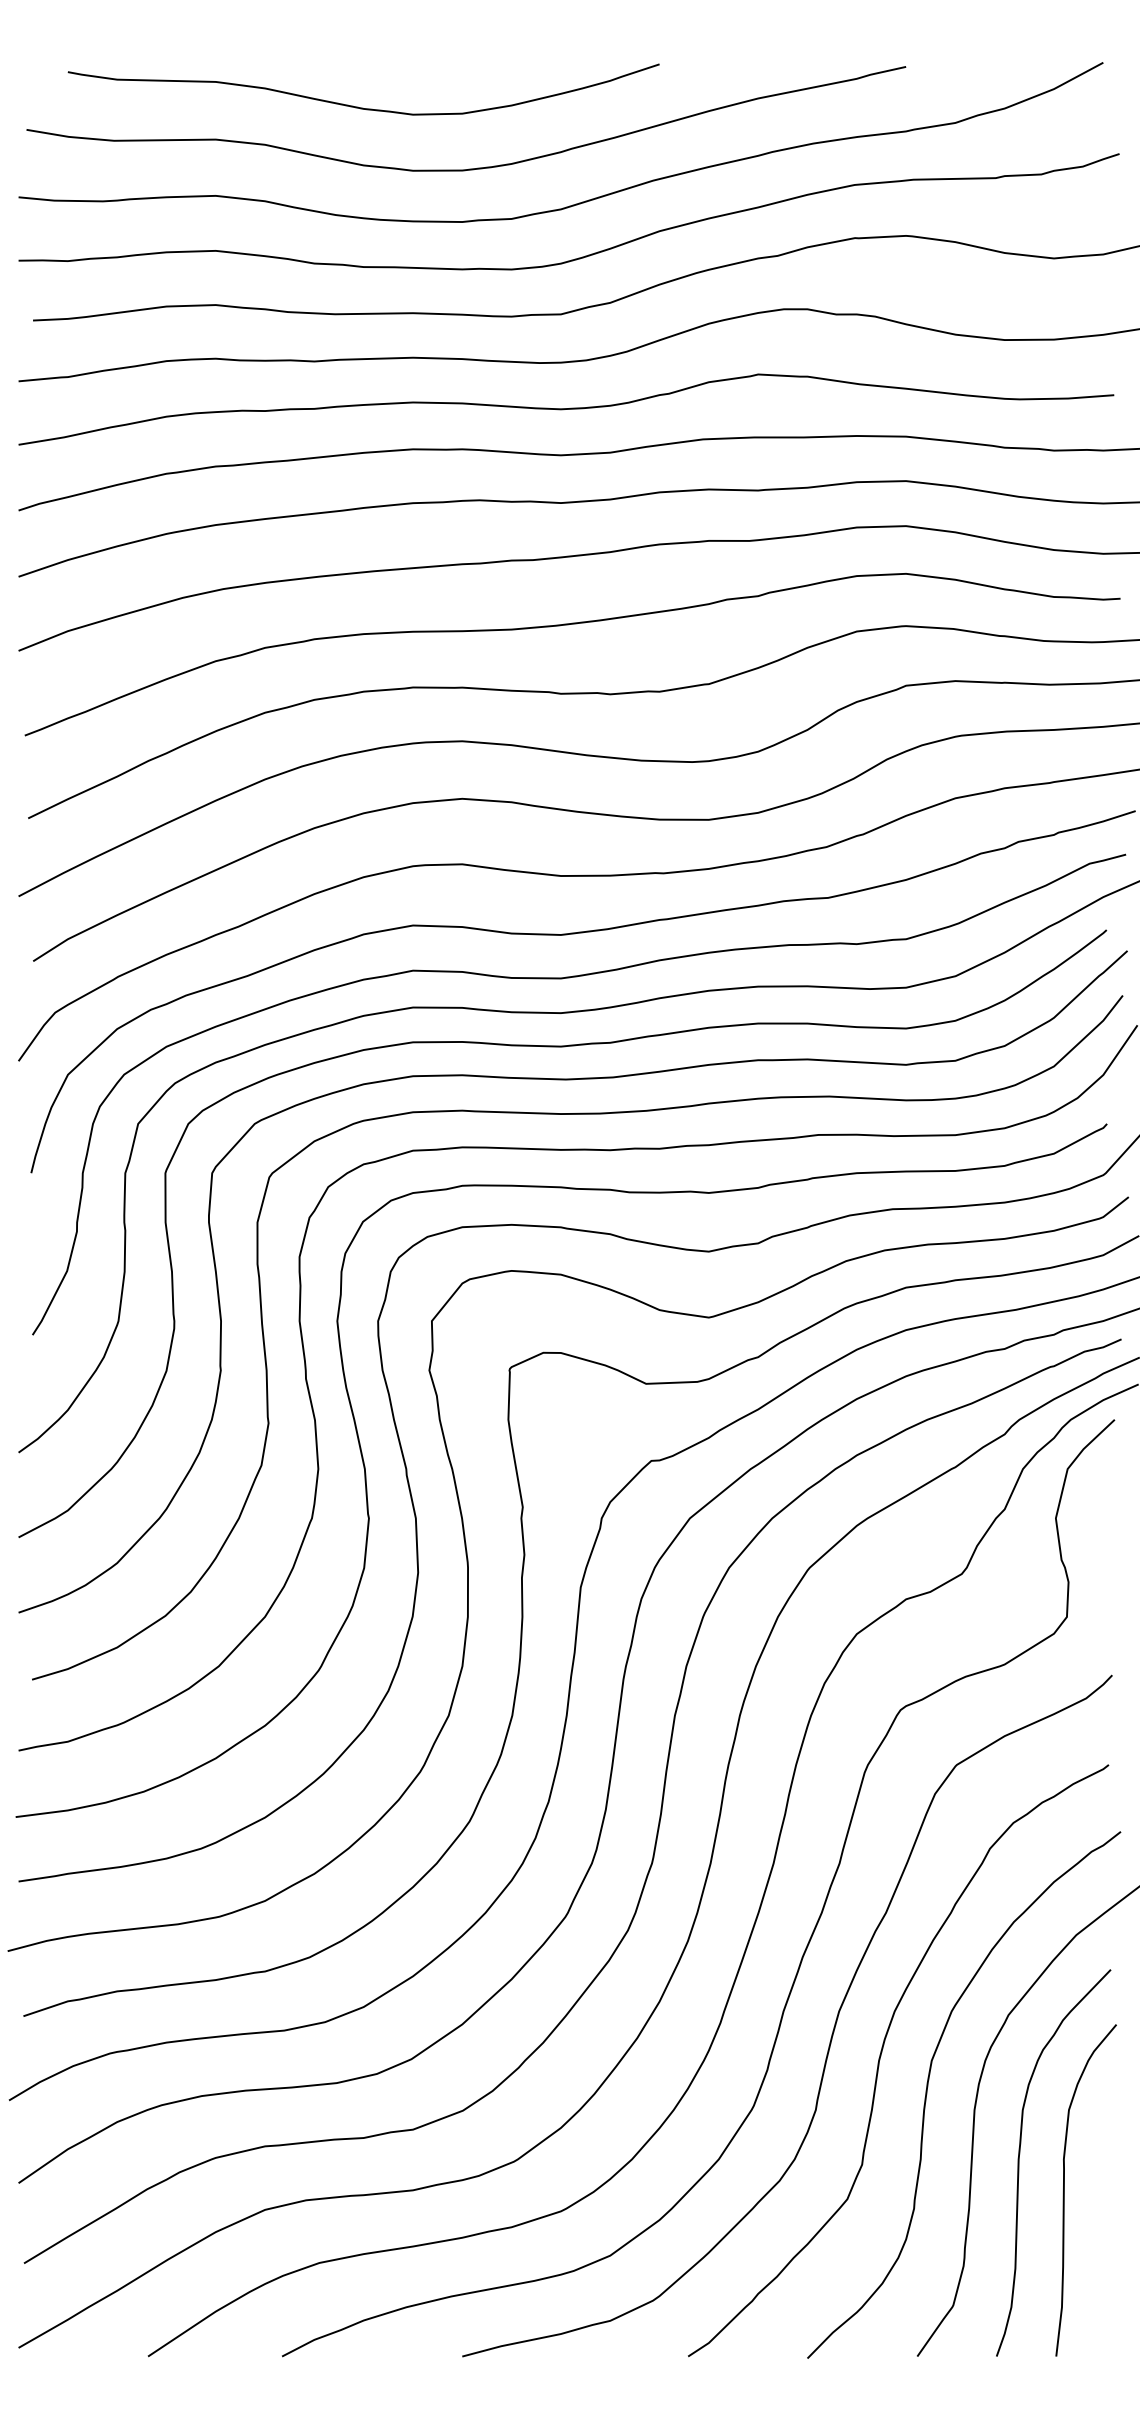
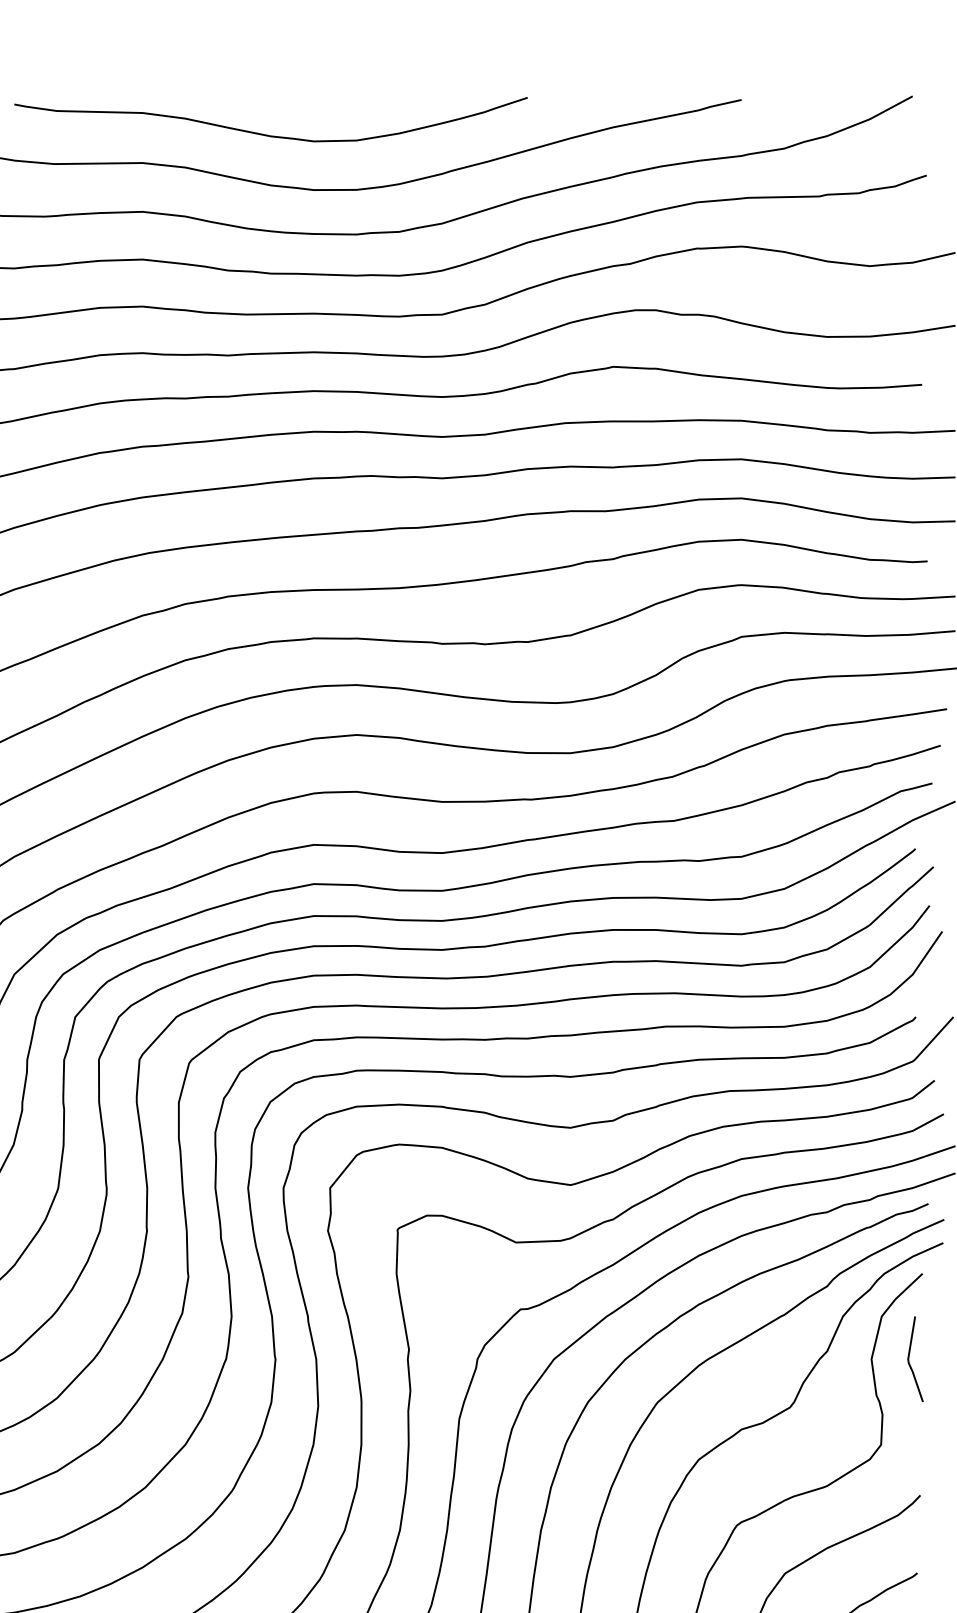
line: (1099, 1518) -> (909, 1359), added

